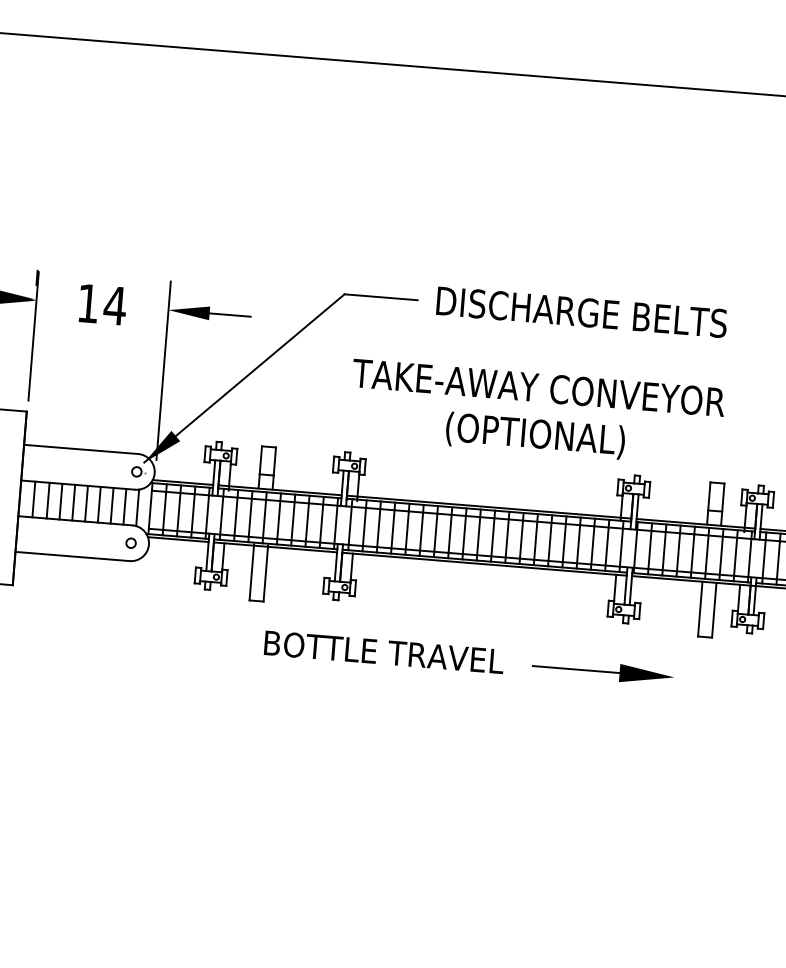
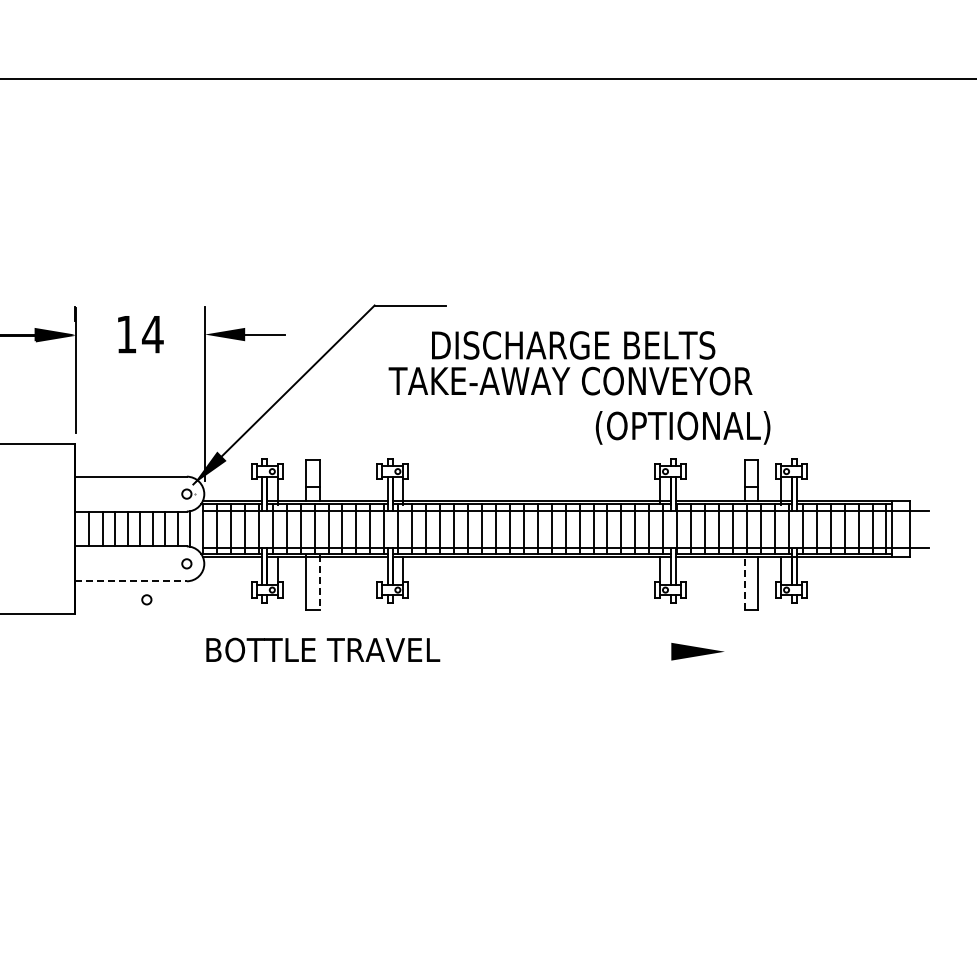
text: (581, 312) -> (573, 345), moved
text: (534, 435) -> (682, 427), moved
line: (73, 556) -> (131, 581), solid -> dashed
line: (266, 574) -> (320, 583), solid -> dashed
circle: (86, 576) -> (146, 599), added
line: (700, 609) -> (744, 583), solid -> dashed
text: (384, 651) -> (323, 649), moved
line: (575, 669) -> (628, 651), removed

